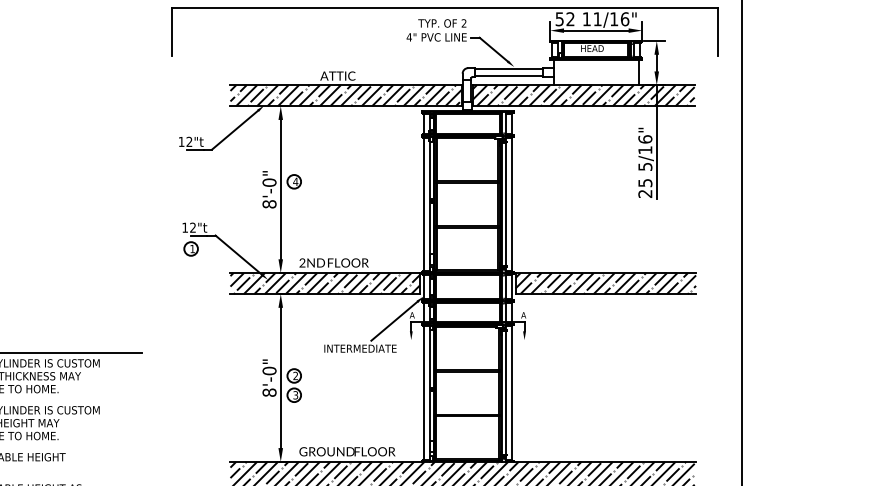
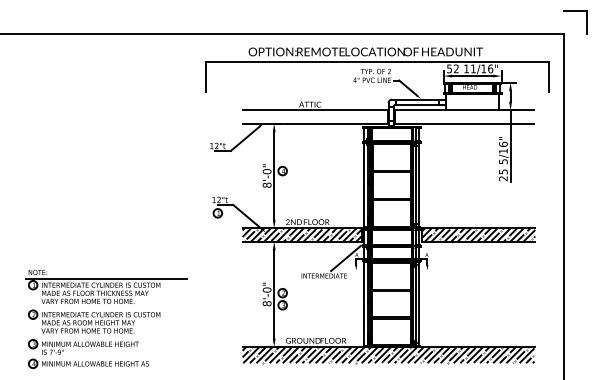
hatch: (344, 94) -> (314, 116), removed
hatch: (583, 94) -> (464, 116), removed

